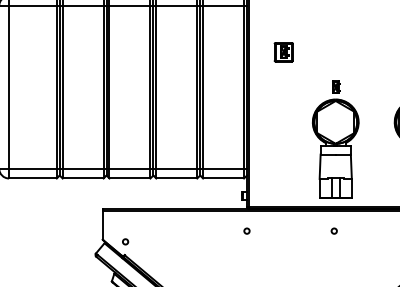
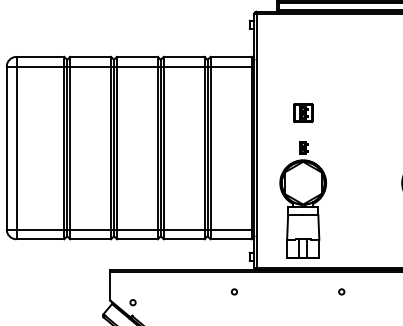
part: (284, 52) -> (303, 113), moved
part: (335, 138) -> (302, 199), moved
circle: (246, 230) -> (233, 291), moved

